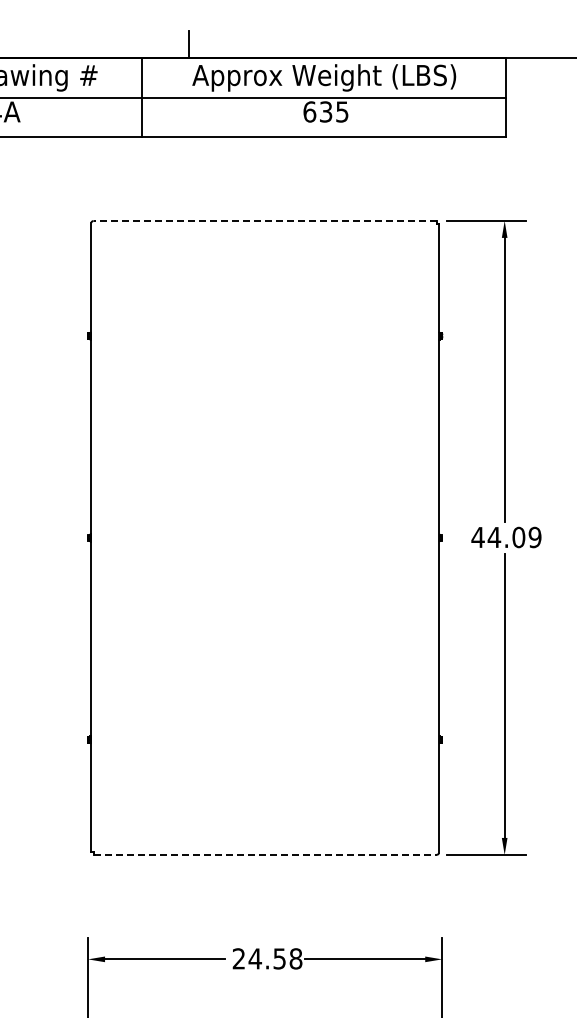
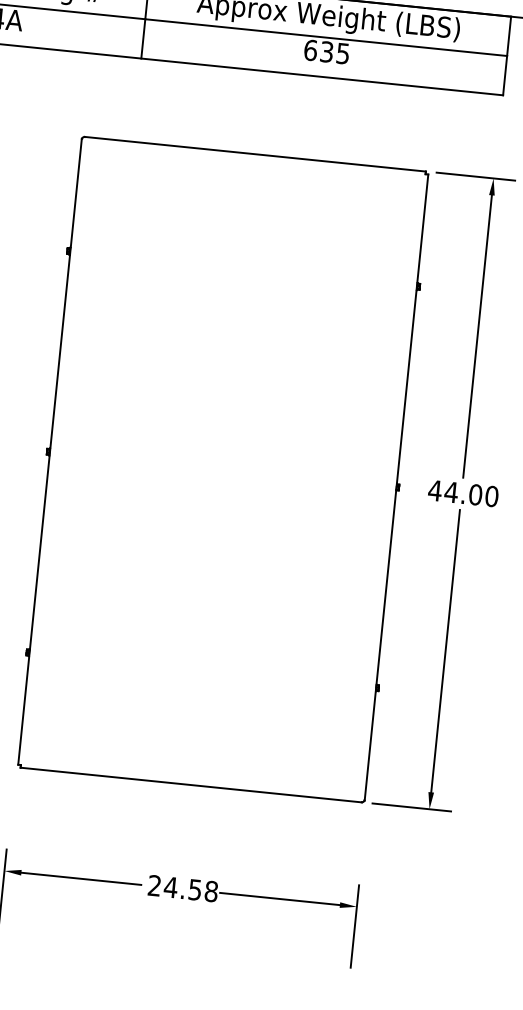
line: (264, 220) -> (254, 153), dashed -> solid
text: (534, 537) -> (491, 496), 44.09 -> 44.00
line: (265, 854) -> (191, 784), dashed -> solid

